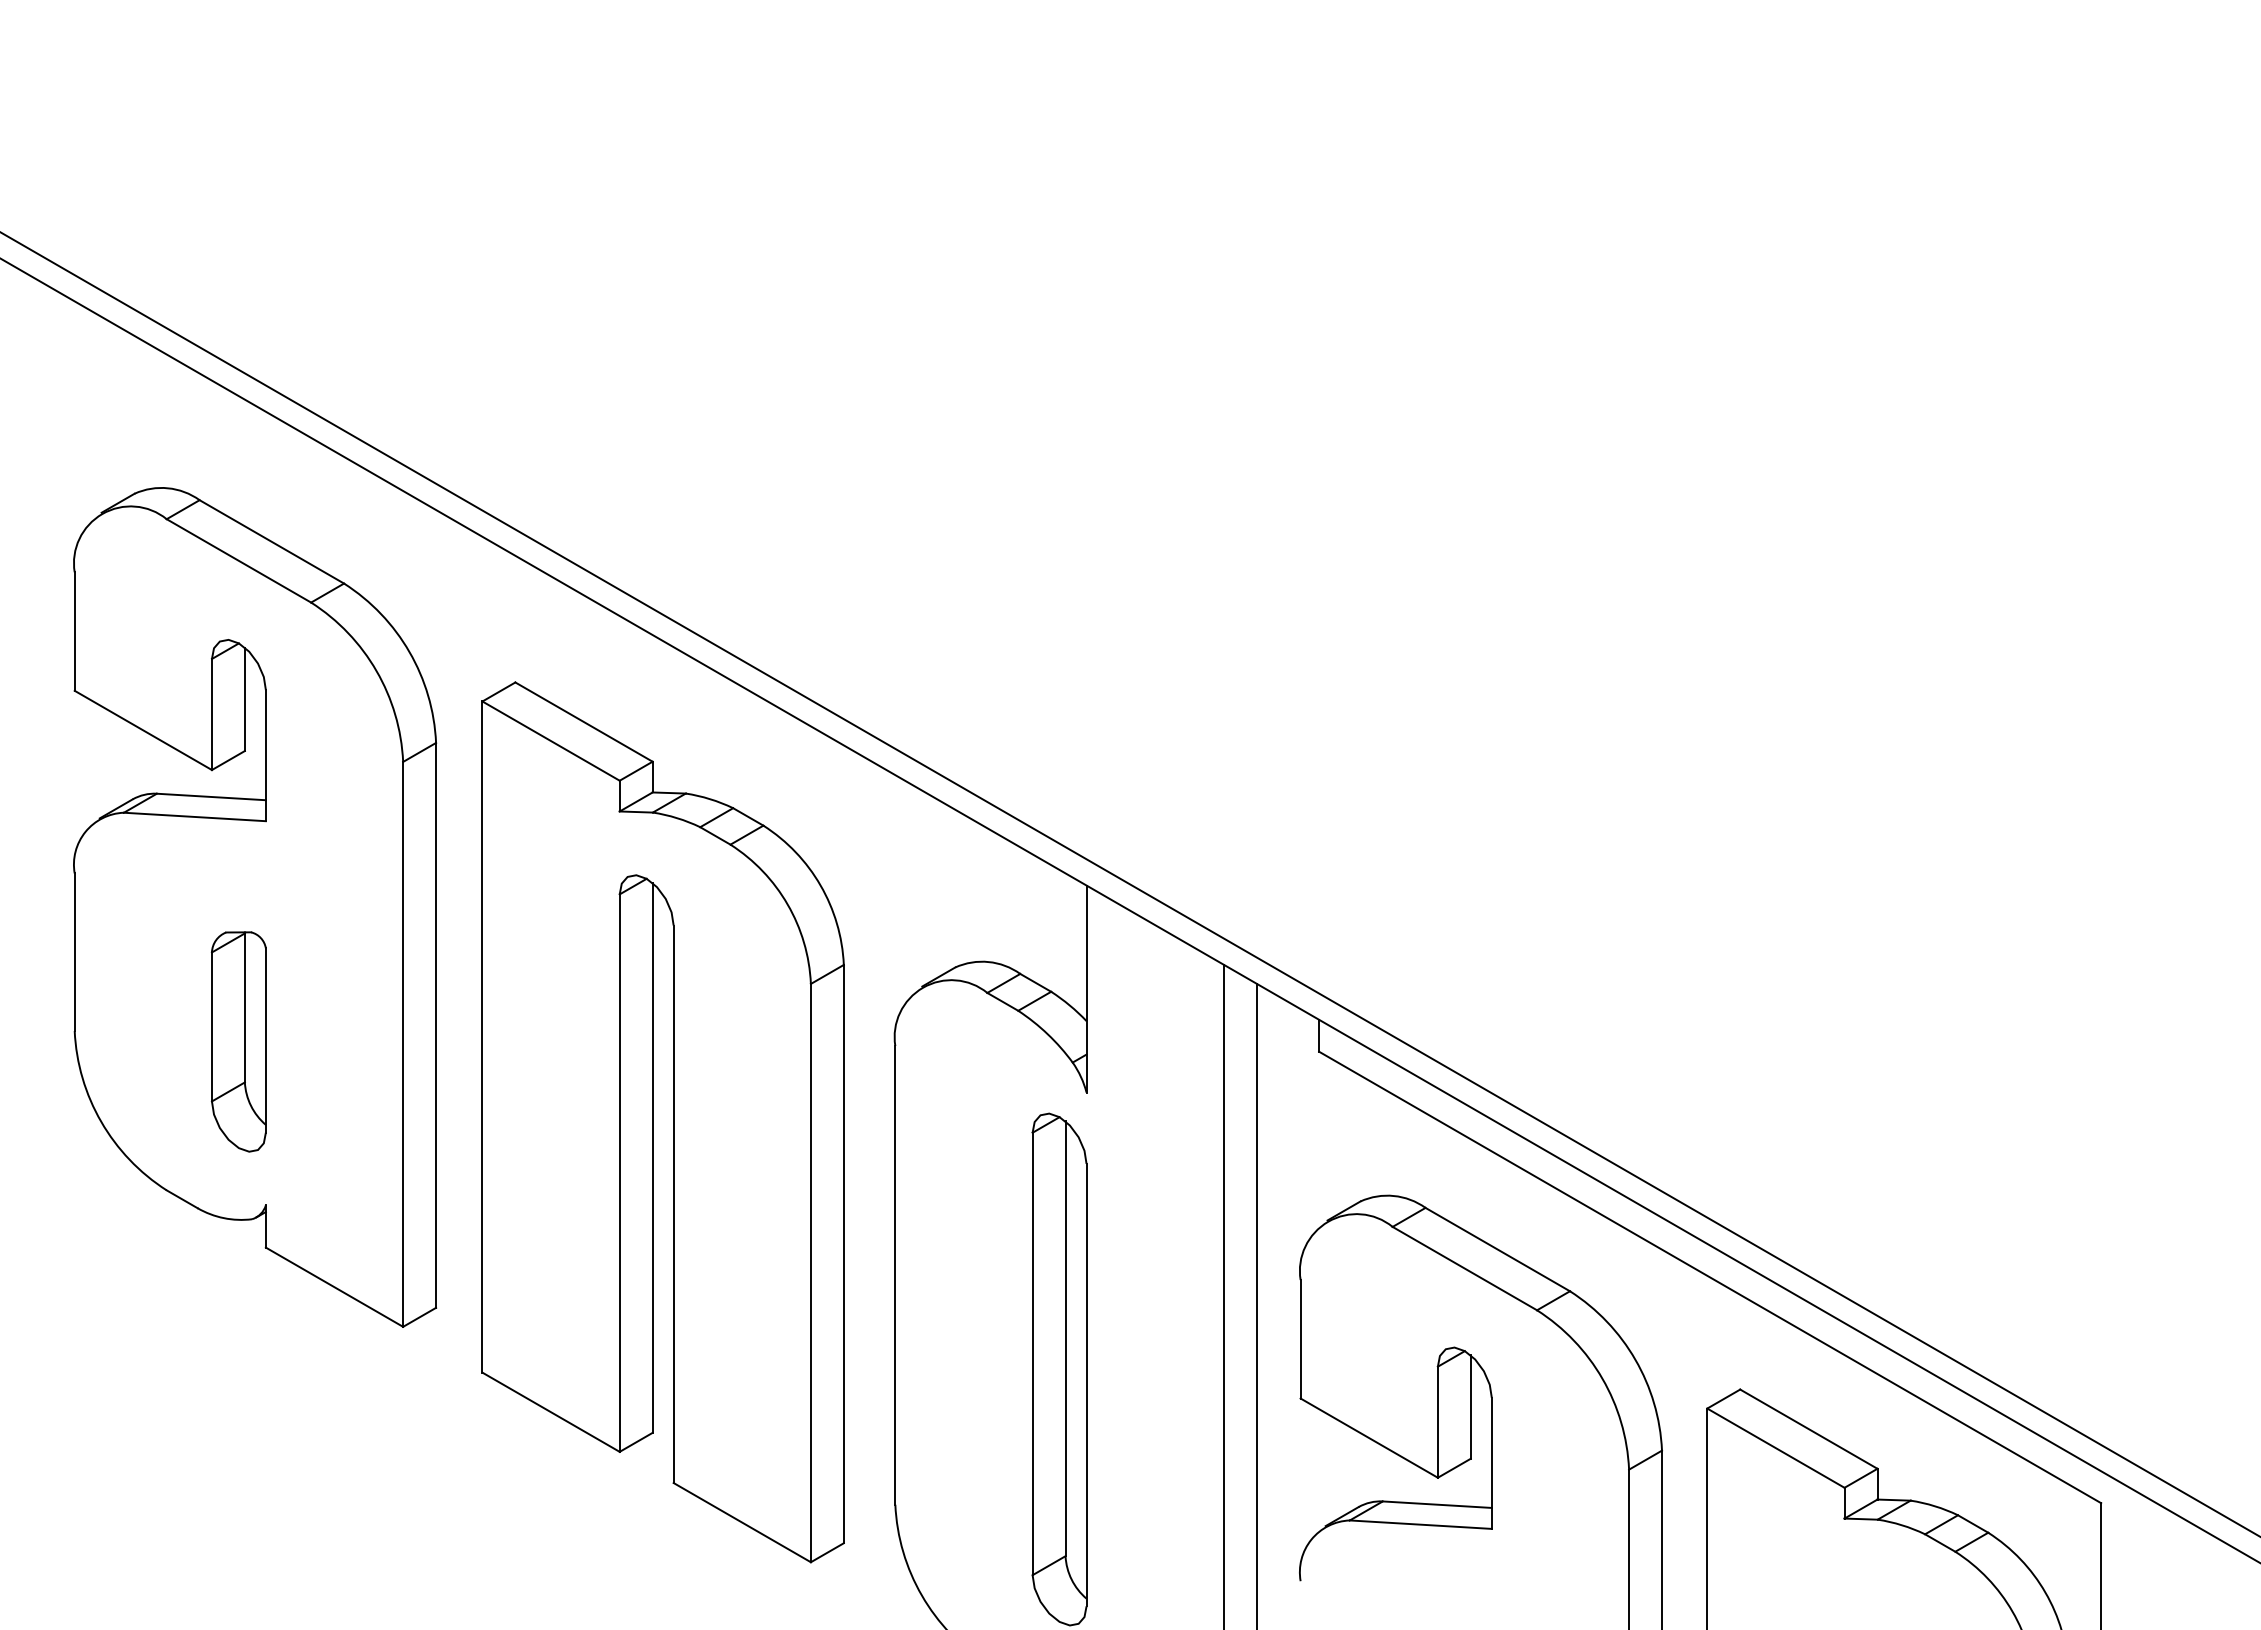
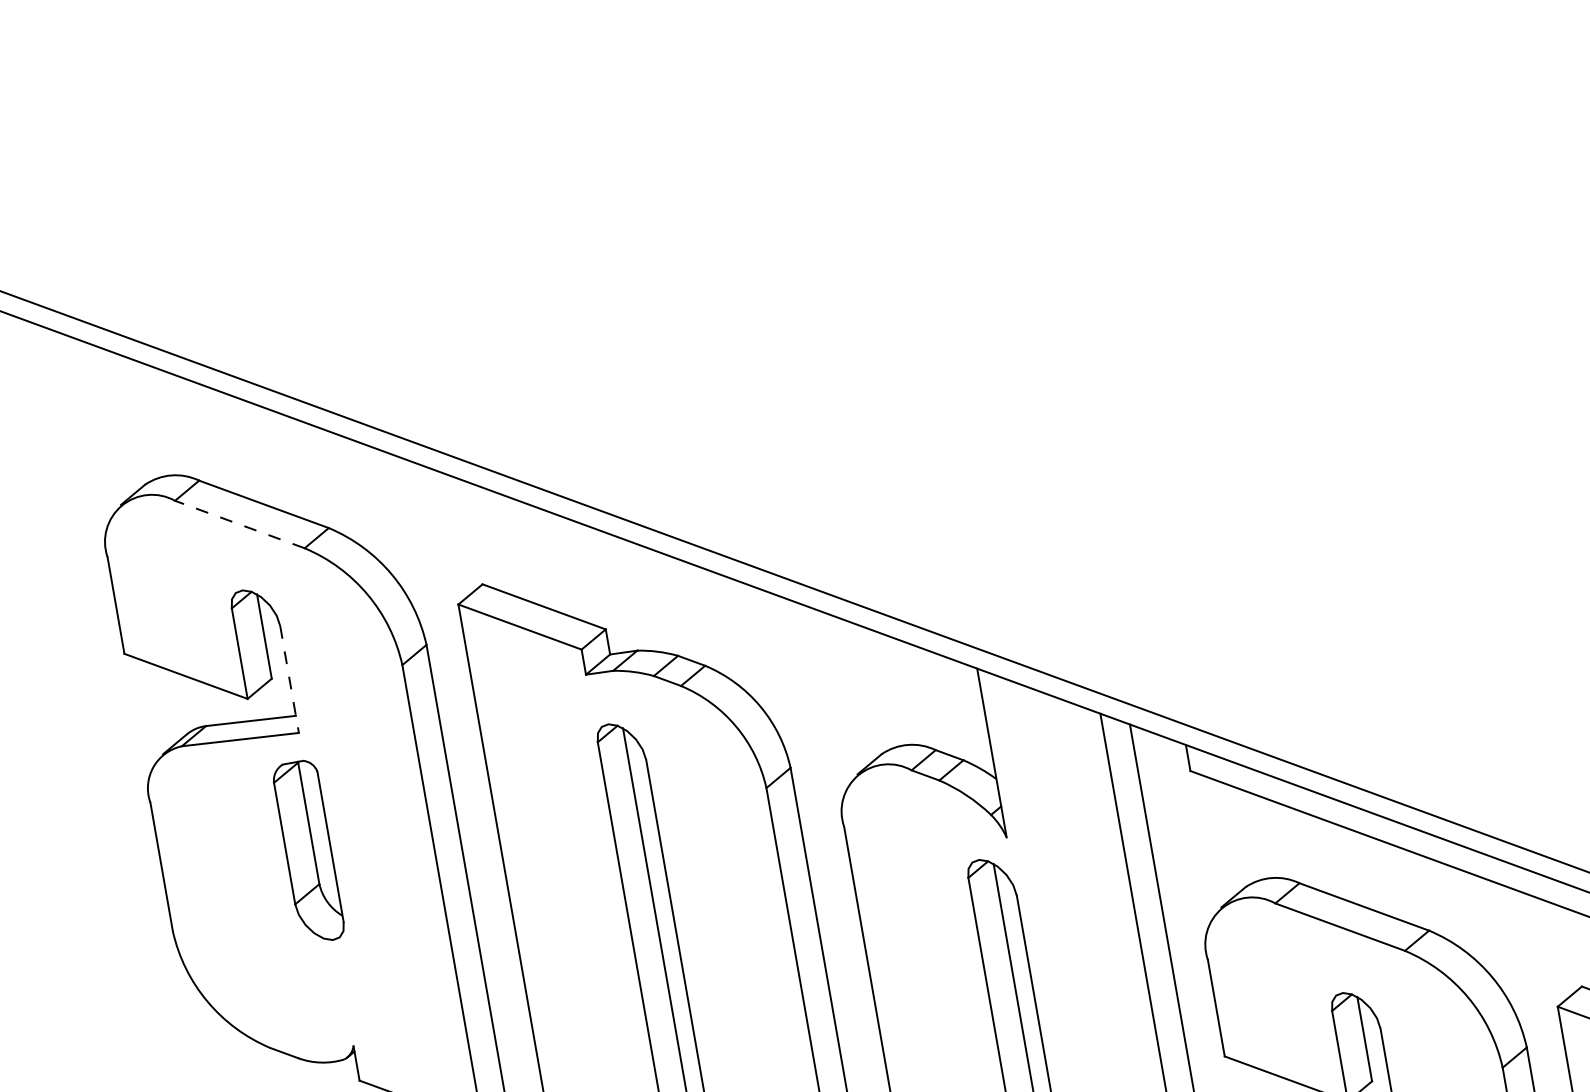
line: (238, 560) -> (239, 524), solid -> dashed
line: (265, 755) -> (289, 679), solid -> dashed
part: (238, 1041) -> (308, 851), moved

